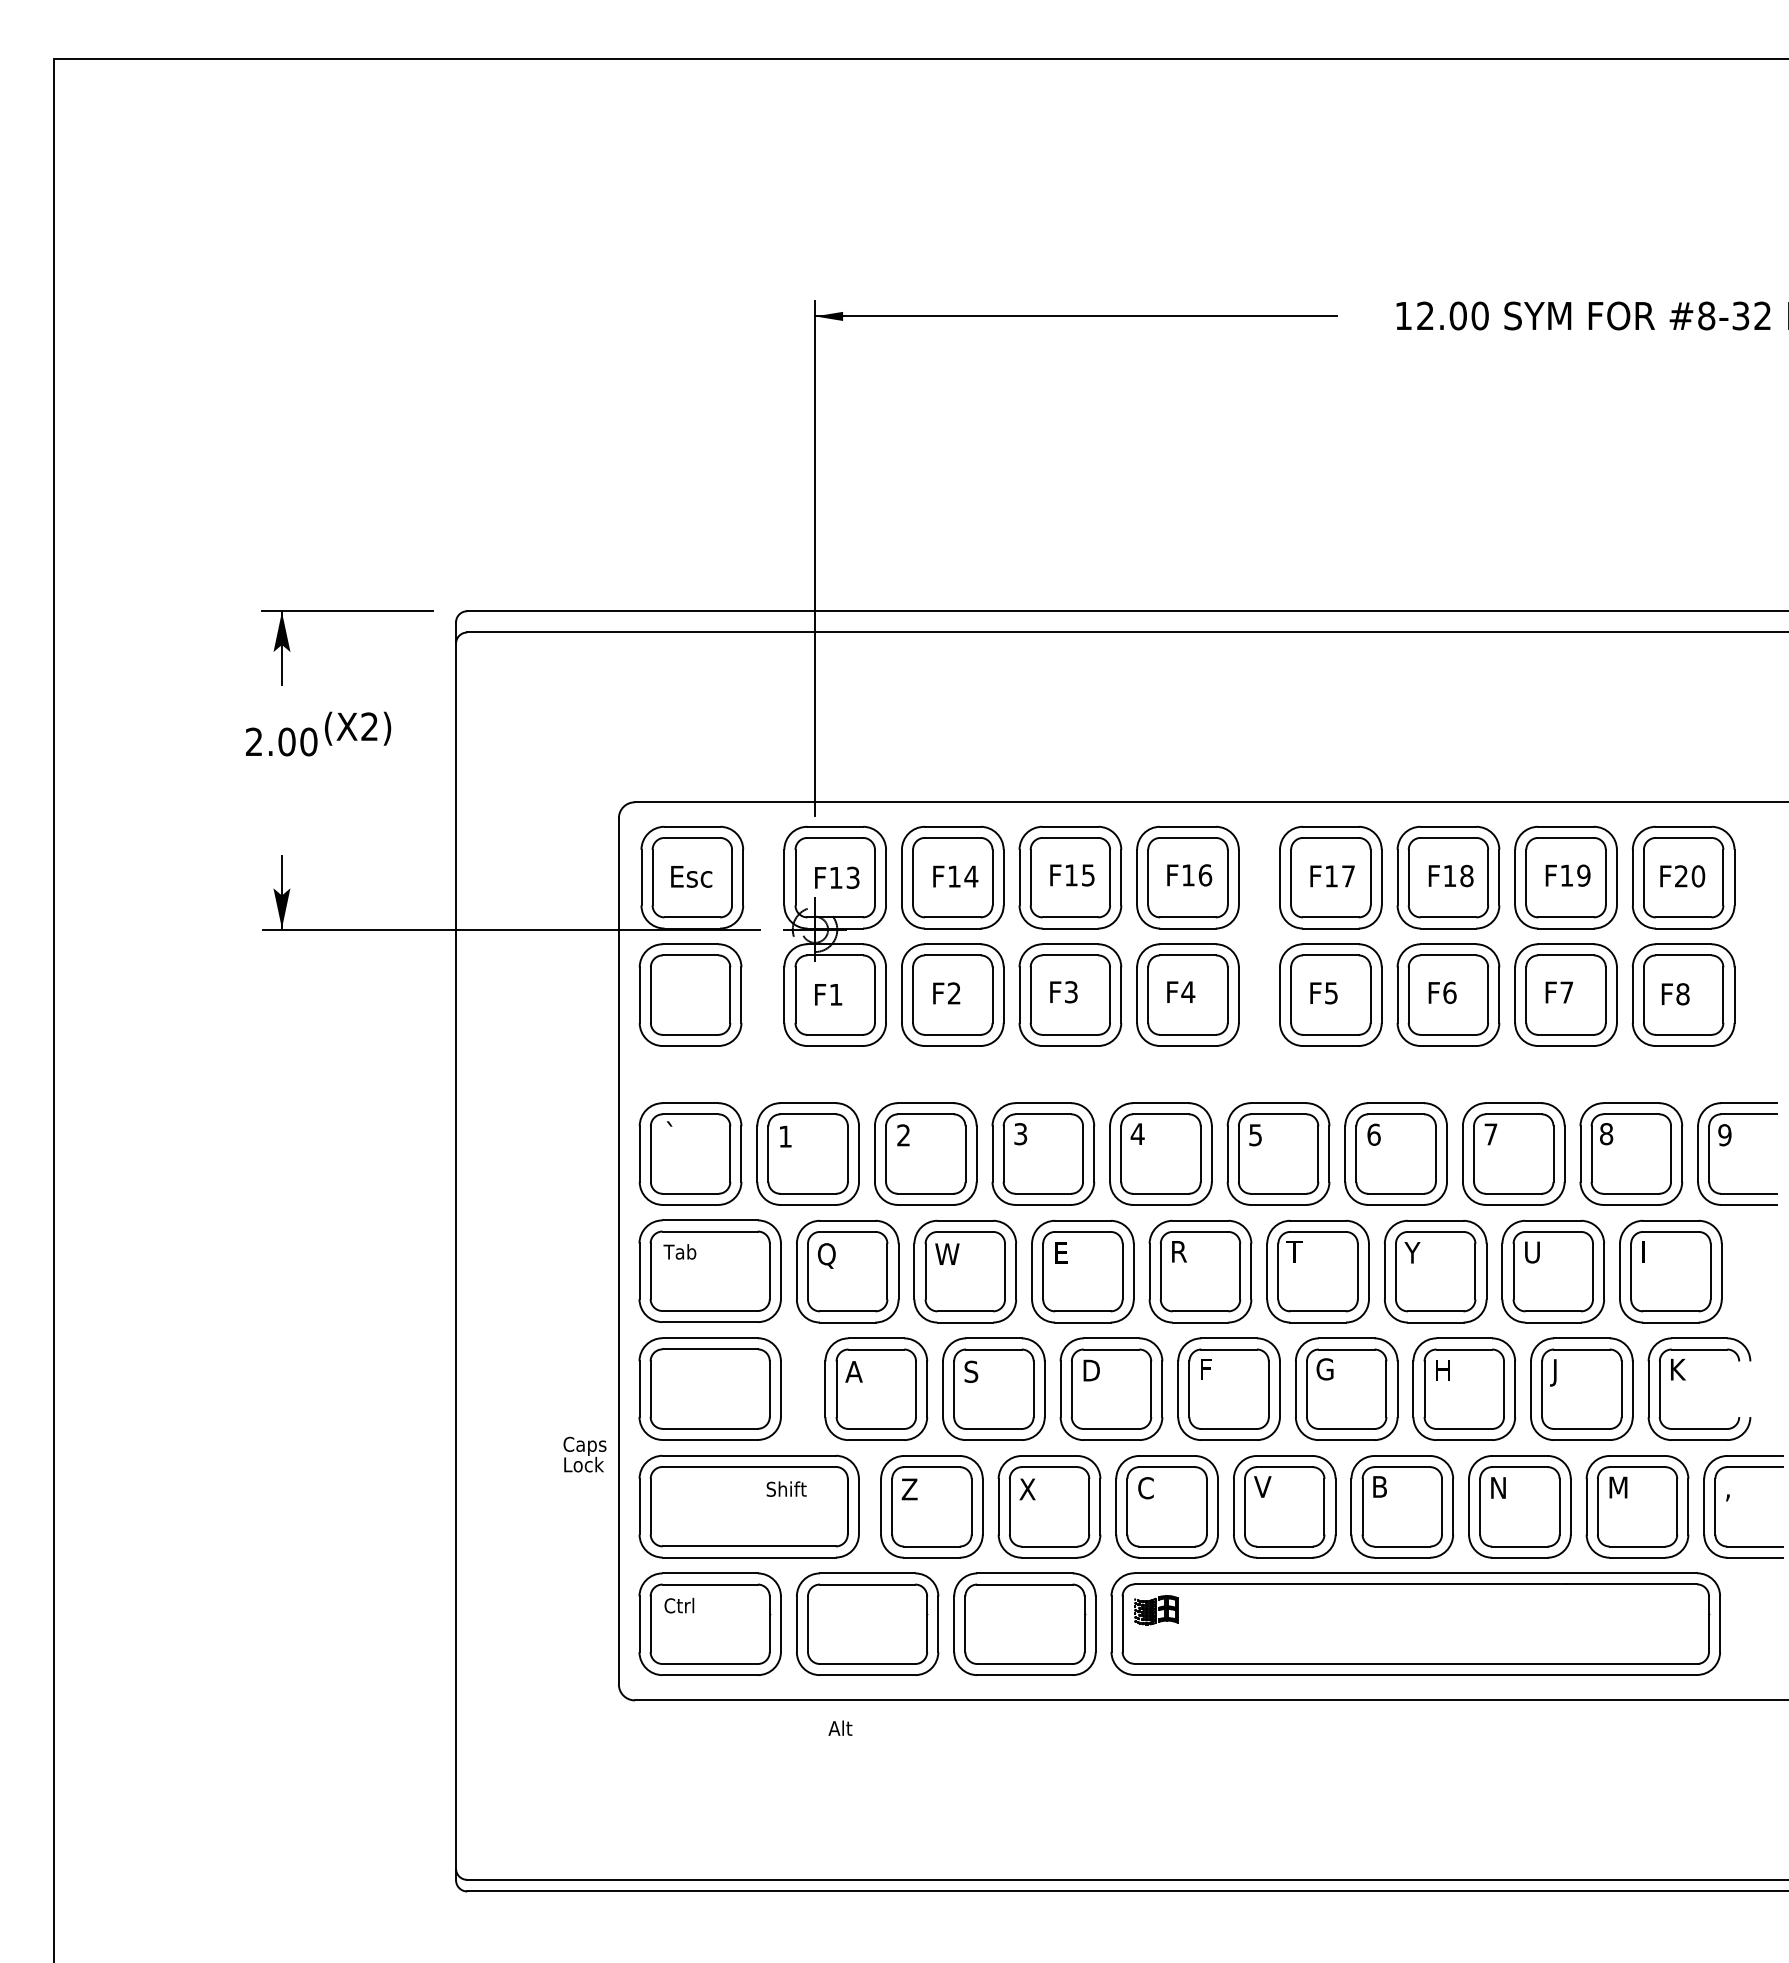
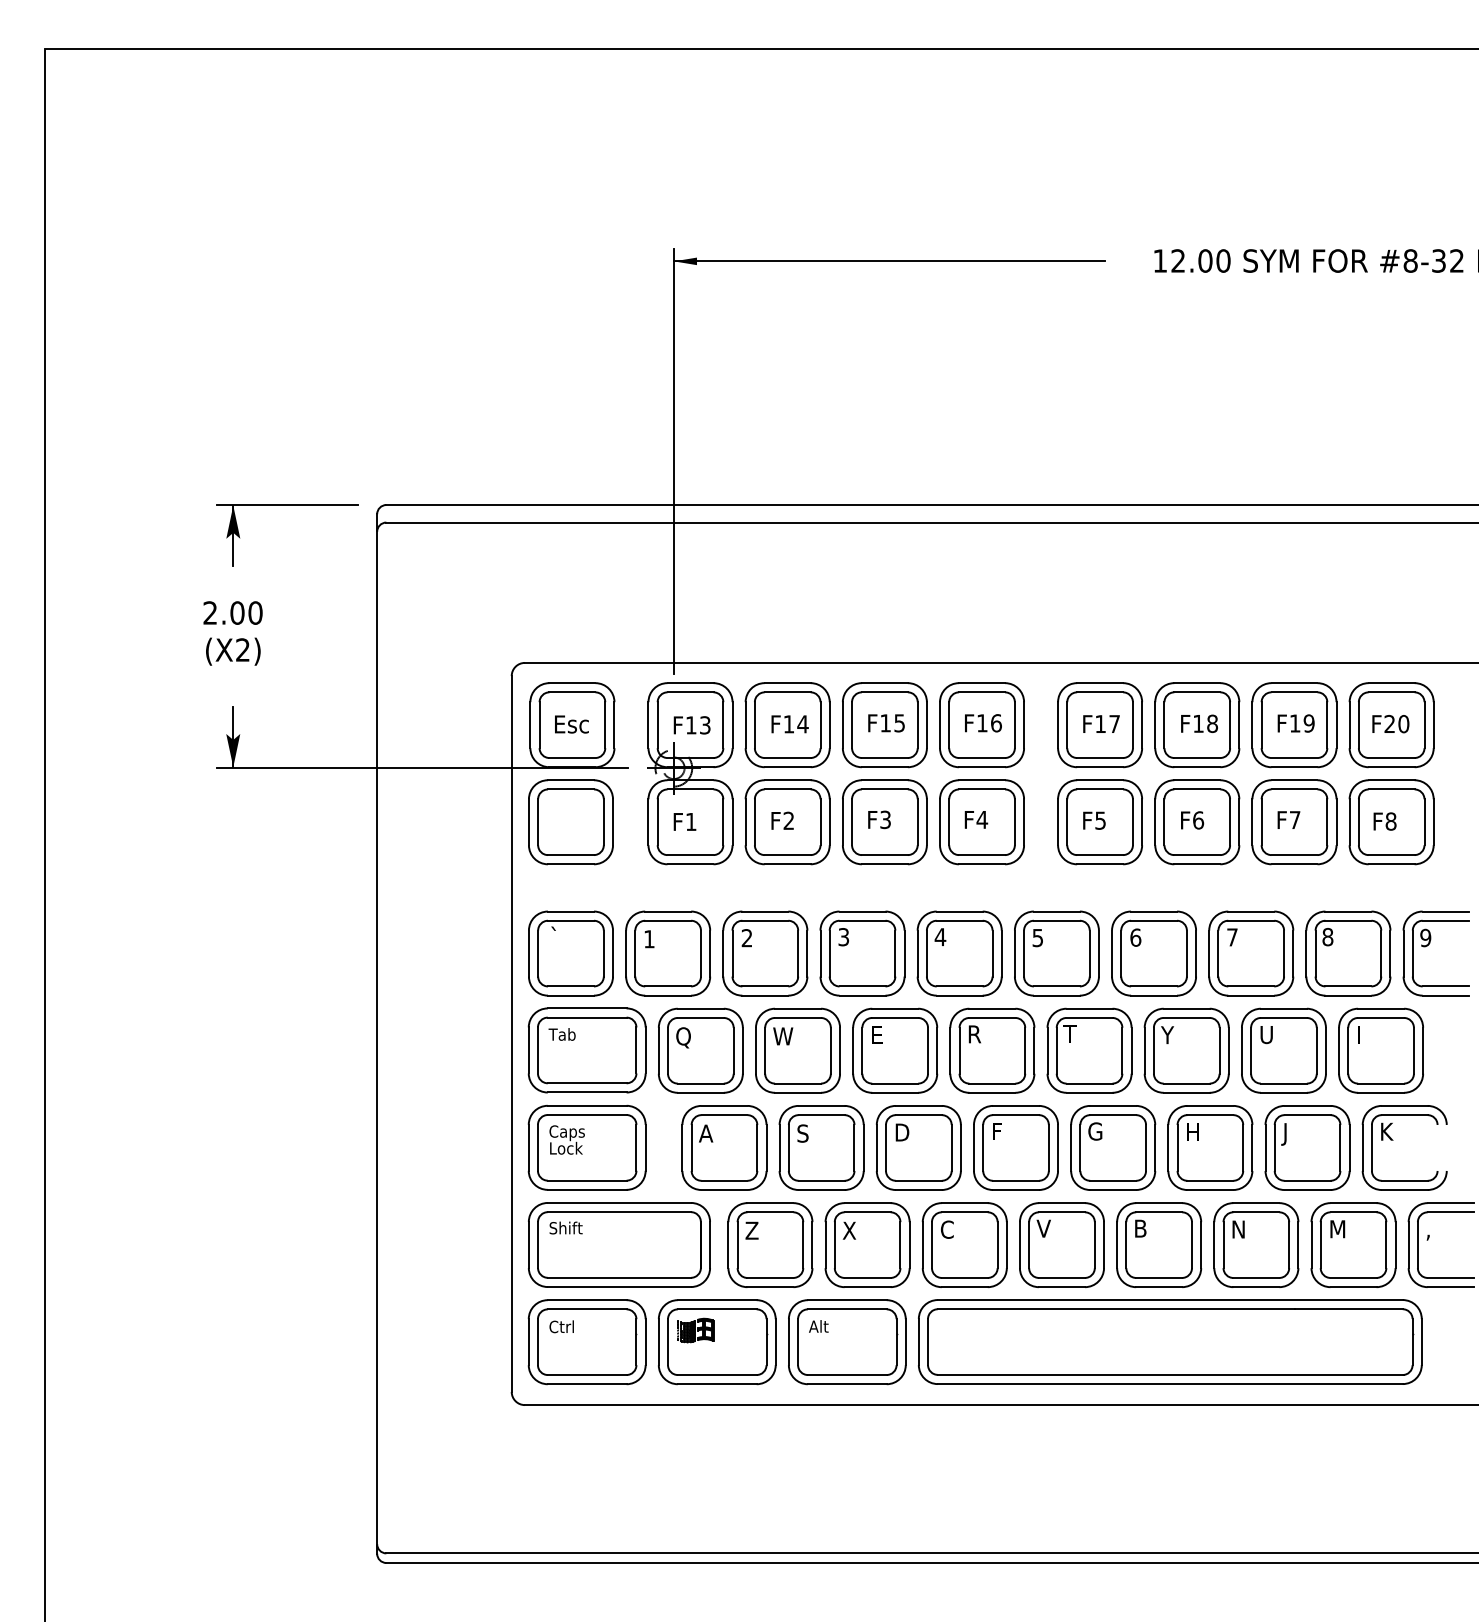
text: (358, 728) -> (233, 651), moved
text: (584, 1454) -> (566, 1139), moved
text: (786, 1488) -> (565, 1227), moved
part: (1156, 1610) -> (695, 1330), moved
text: (840, 1727) -> (818, 1325), moved

